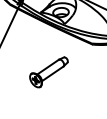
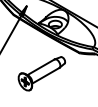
part: (48, 72) -> (41, 73), size x1.43

